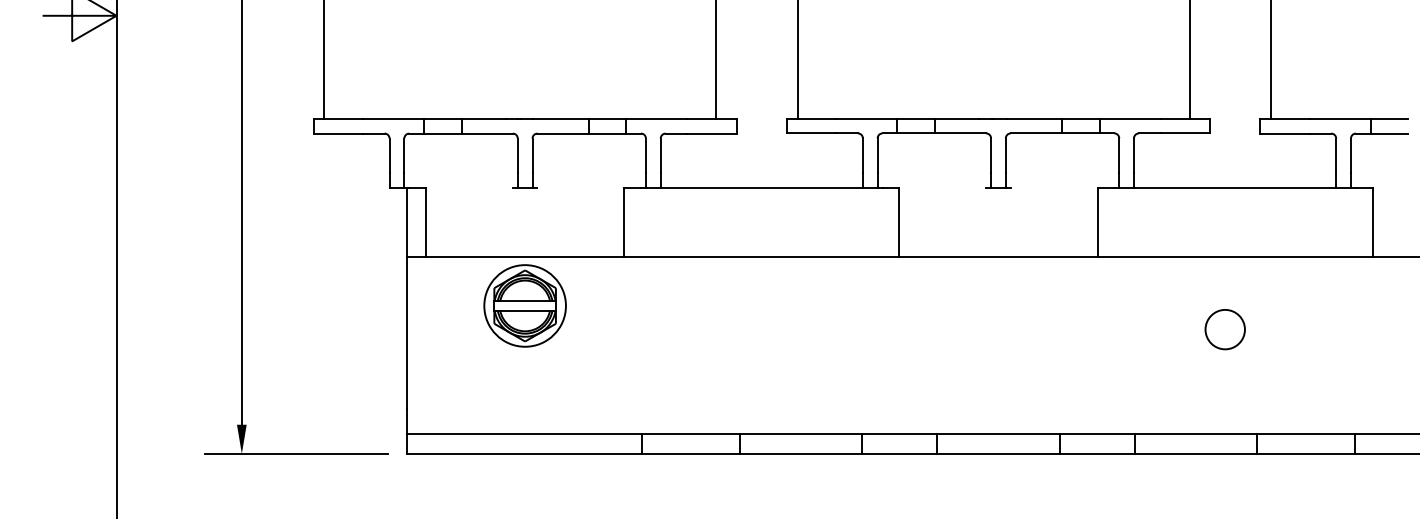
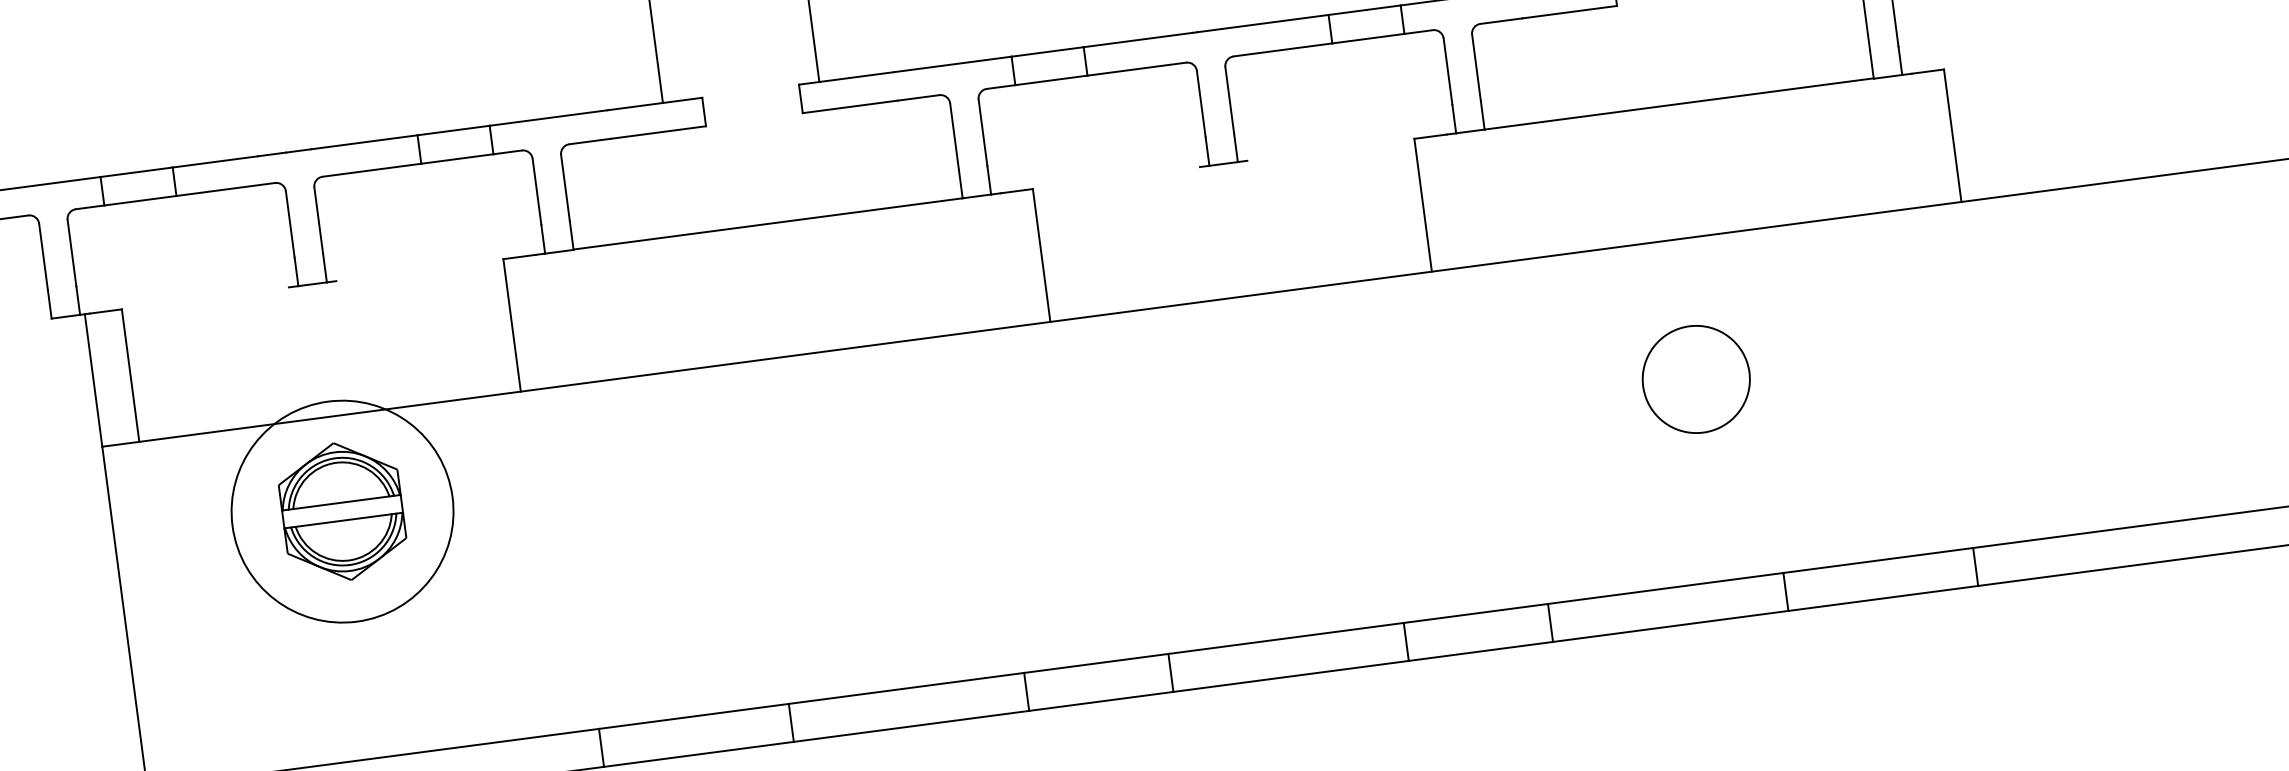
circle: (524, 305) -> (341, 510), size x1.4
circle: (1224, 329) -> (1694, 379), size x1.4

